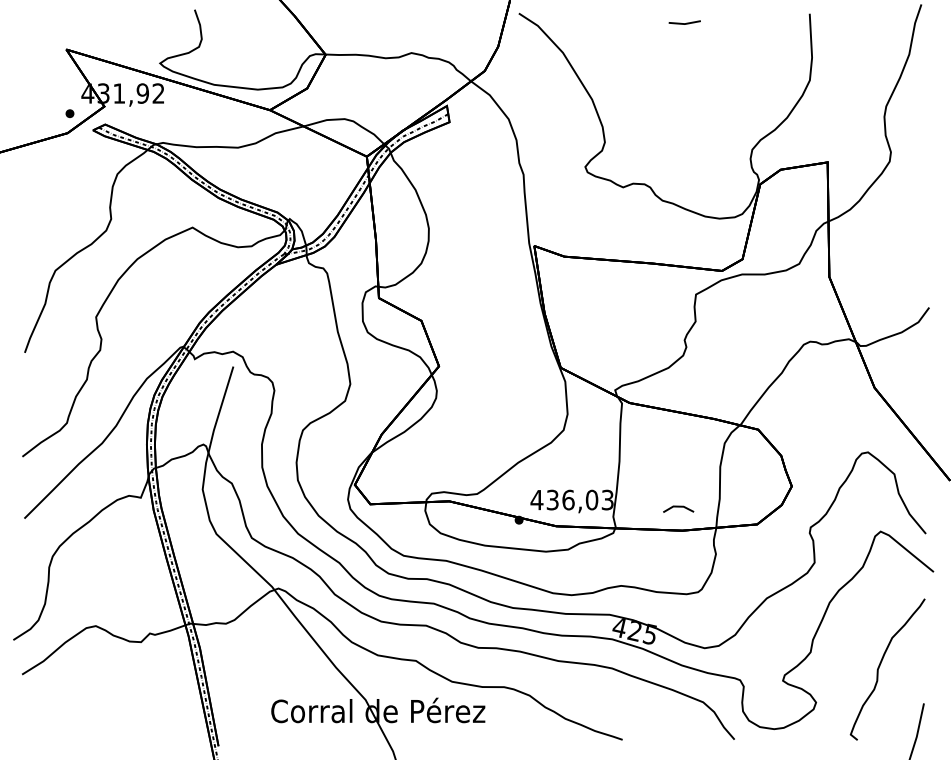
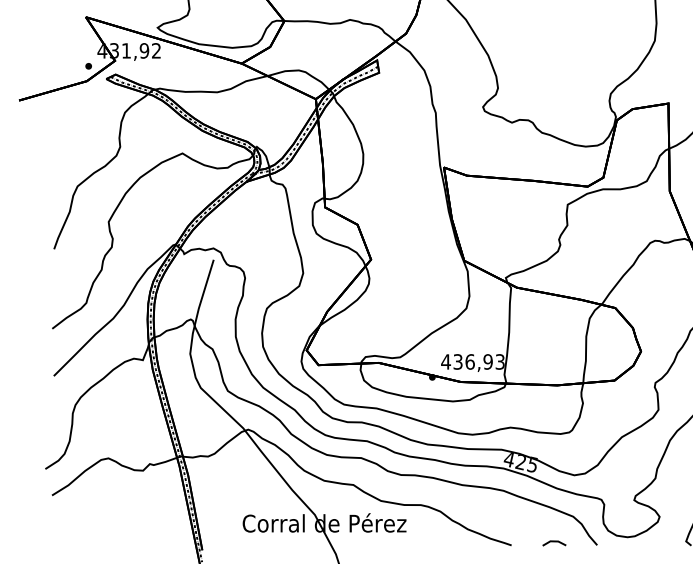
text: (591, 500) -> (487, 362), 436,03 -> 436,93
line: (678, 507) -> (554, 542), moved

